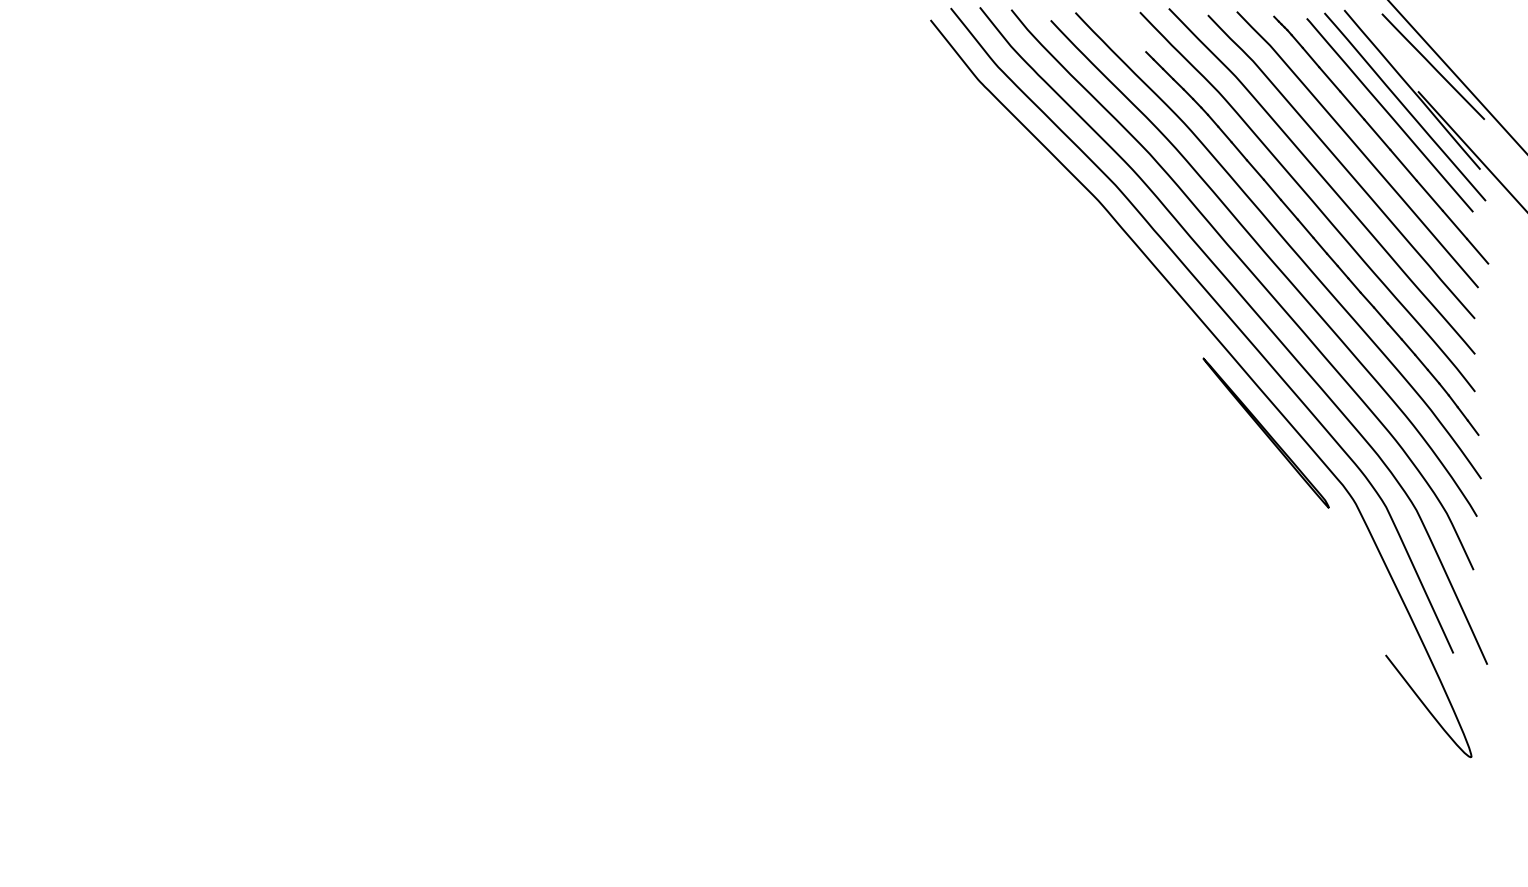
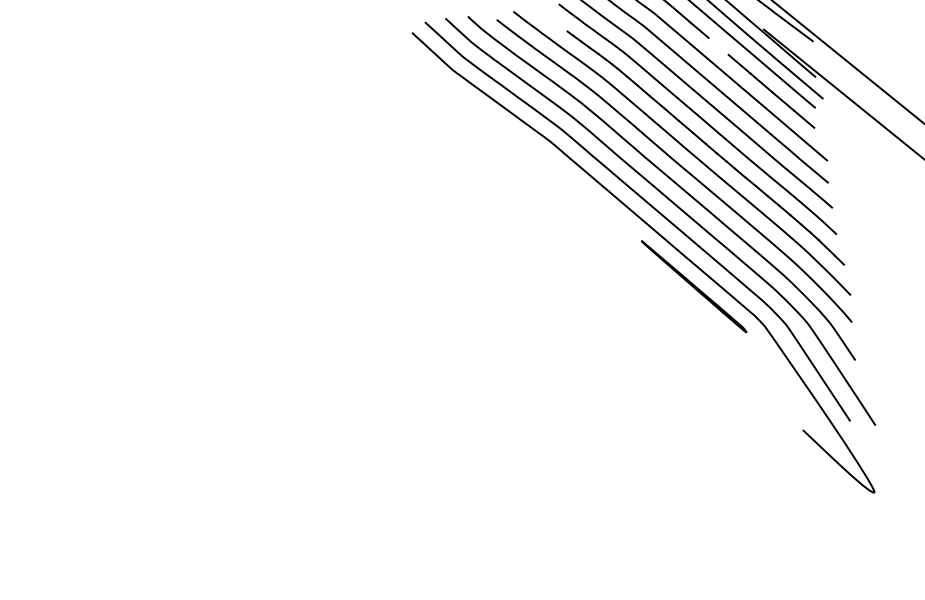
line: (1352, 105) -> (718, 46), removed
line: (1477, 250) -> (822, 134), removed

